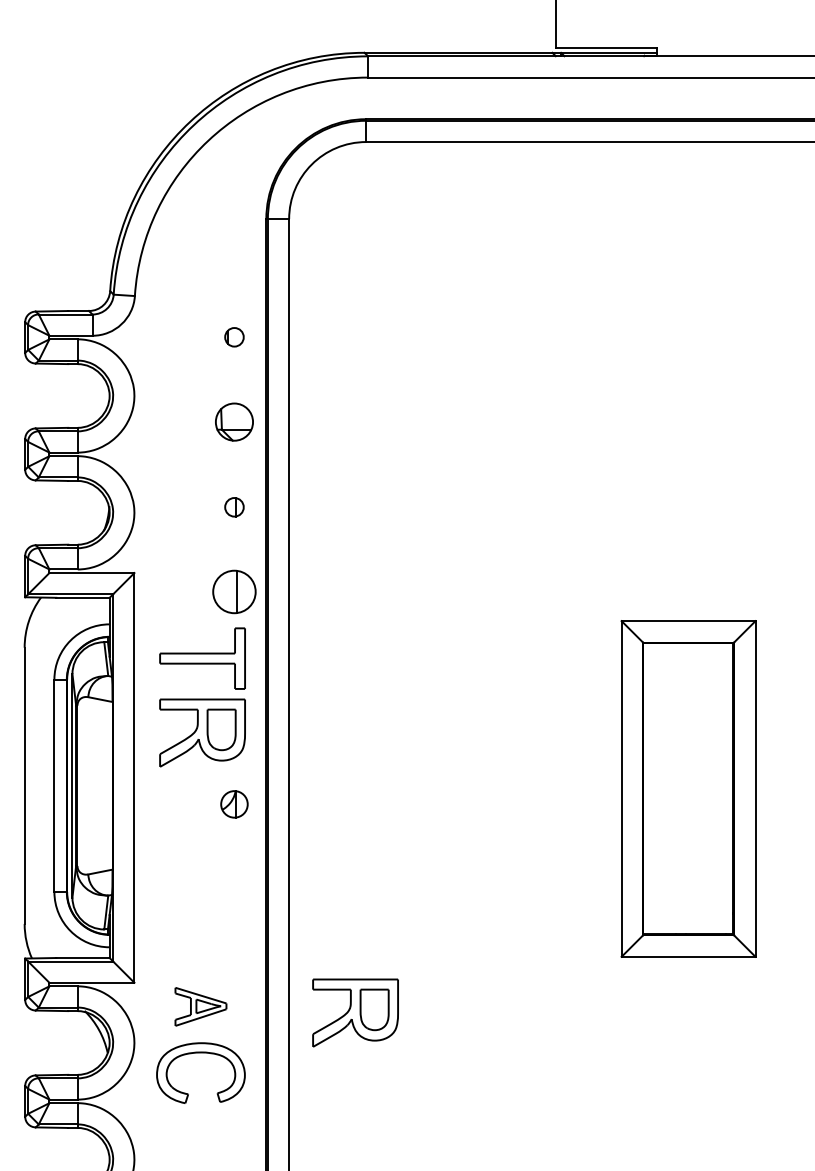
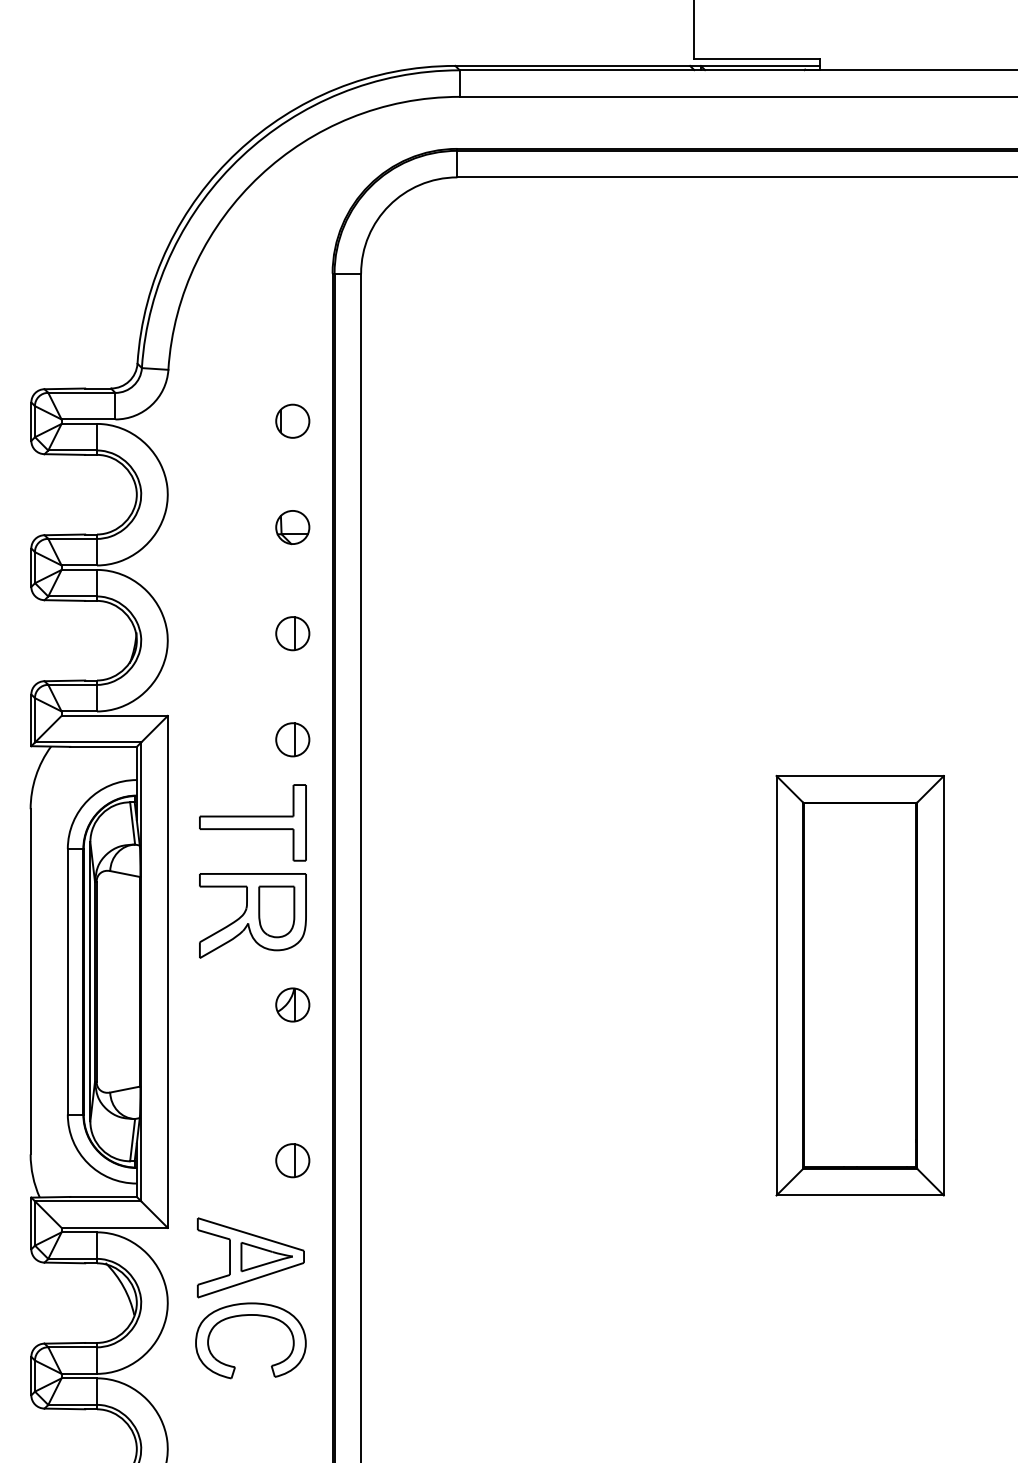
part: (234, 337) -> (292, 421), size x1.43
part: (234, 422) -> (292, 527), size x0.71
part: (234, 507) -> (292, 634), size x1.43
part: (234, 592) -> (292, 740), size x0.62
part: (234, 928) -> (292, 1160), added
part: (200, 1006) -> (250, 1257), size x1.67
part: (355, 1012) -> (444, 1265), removed

